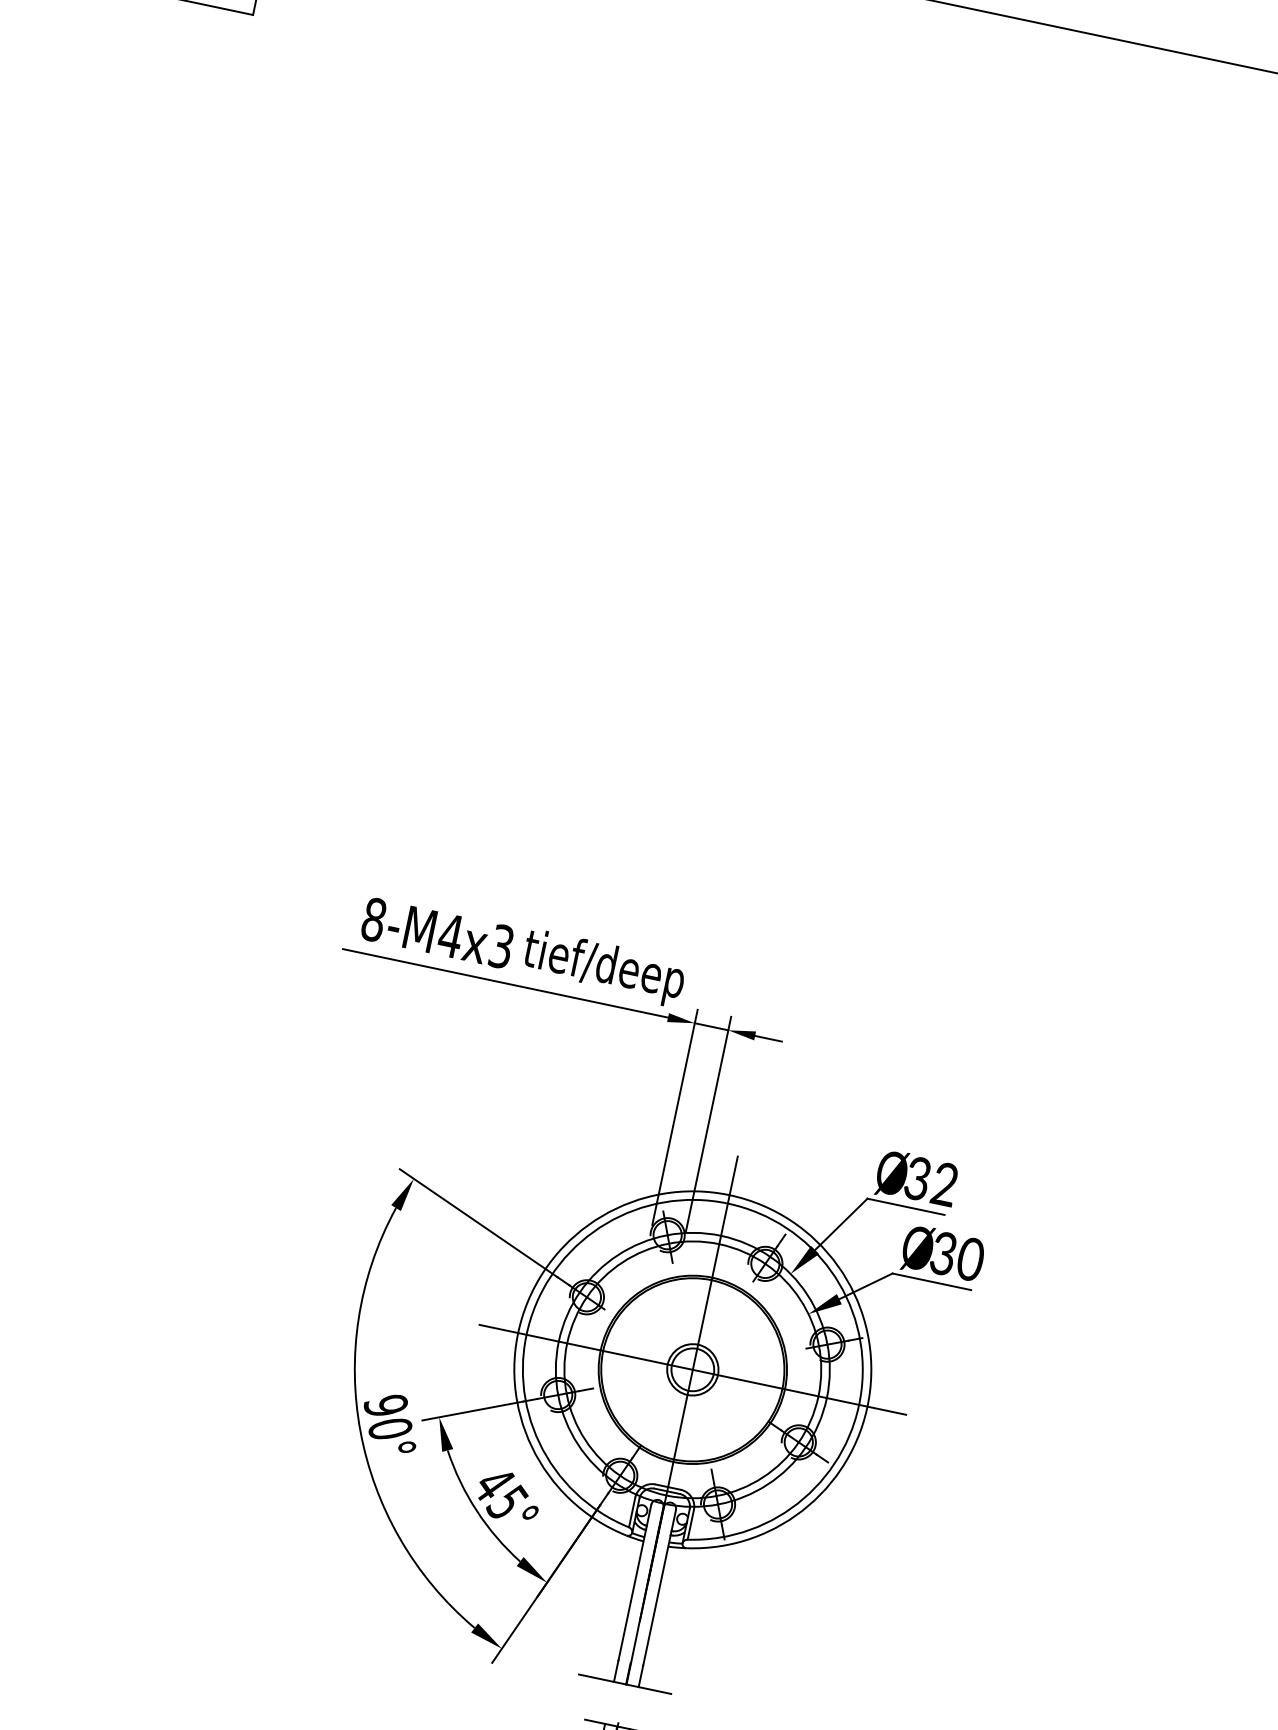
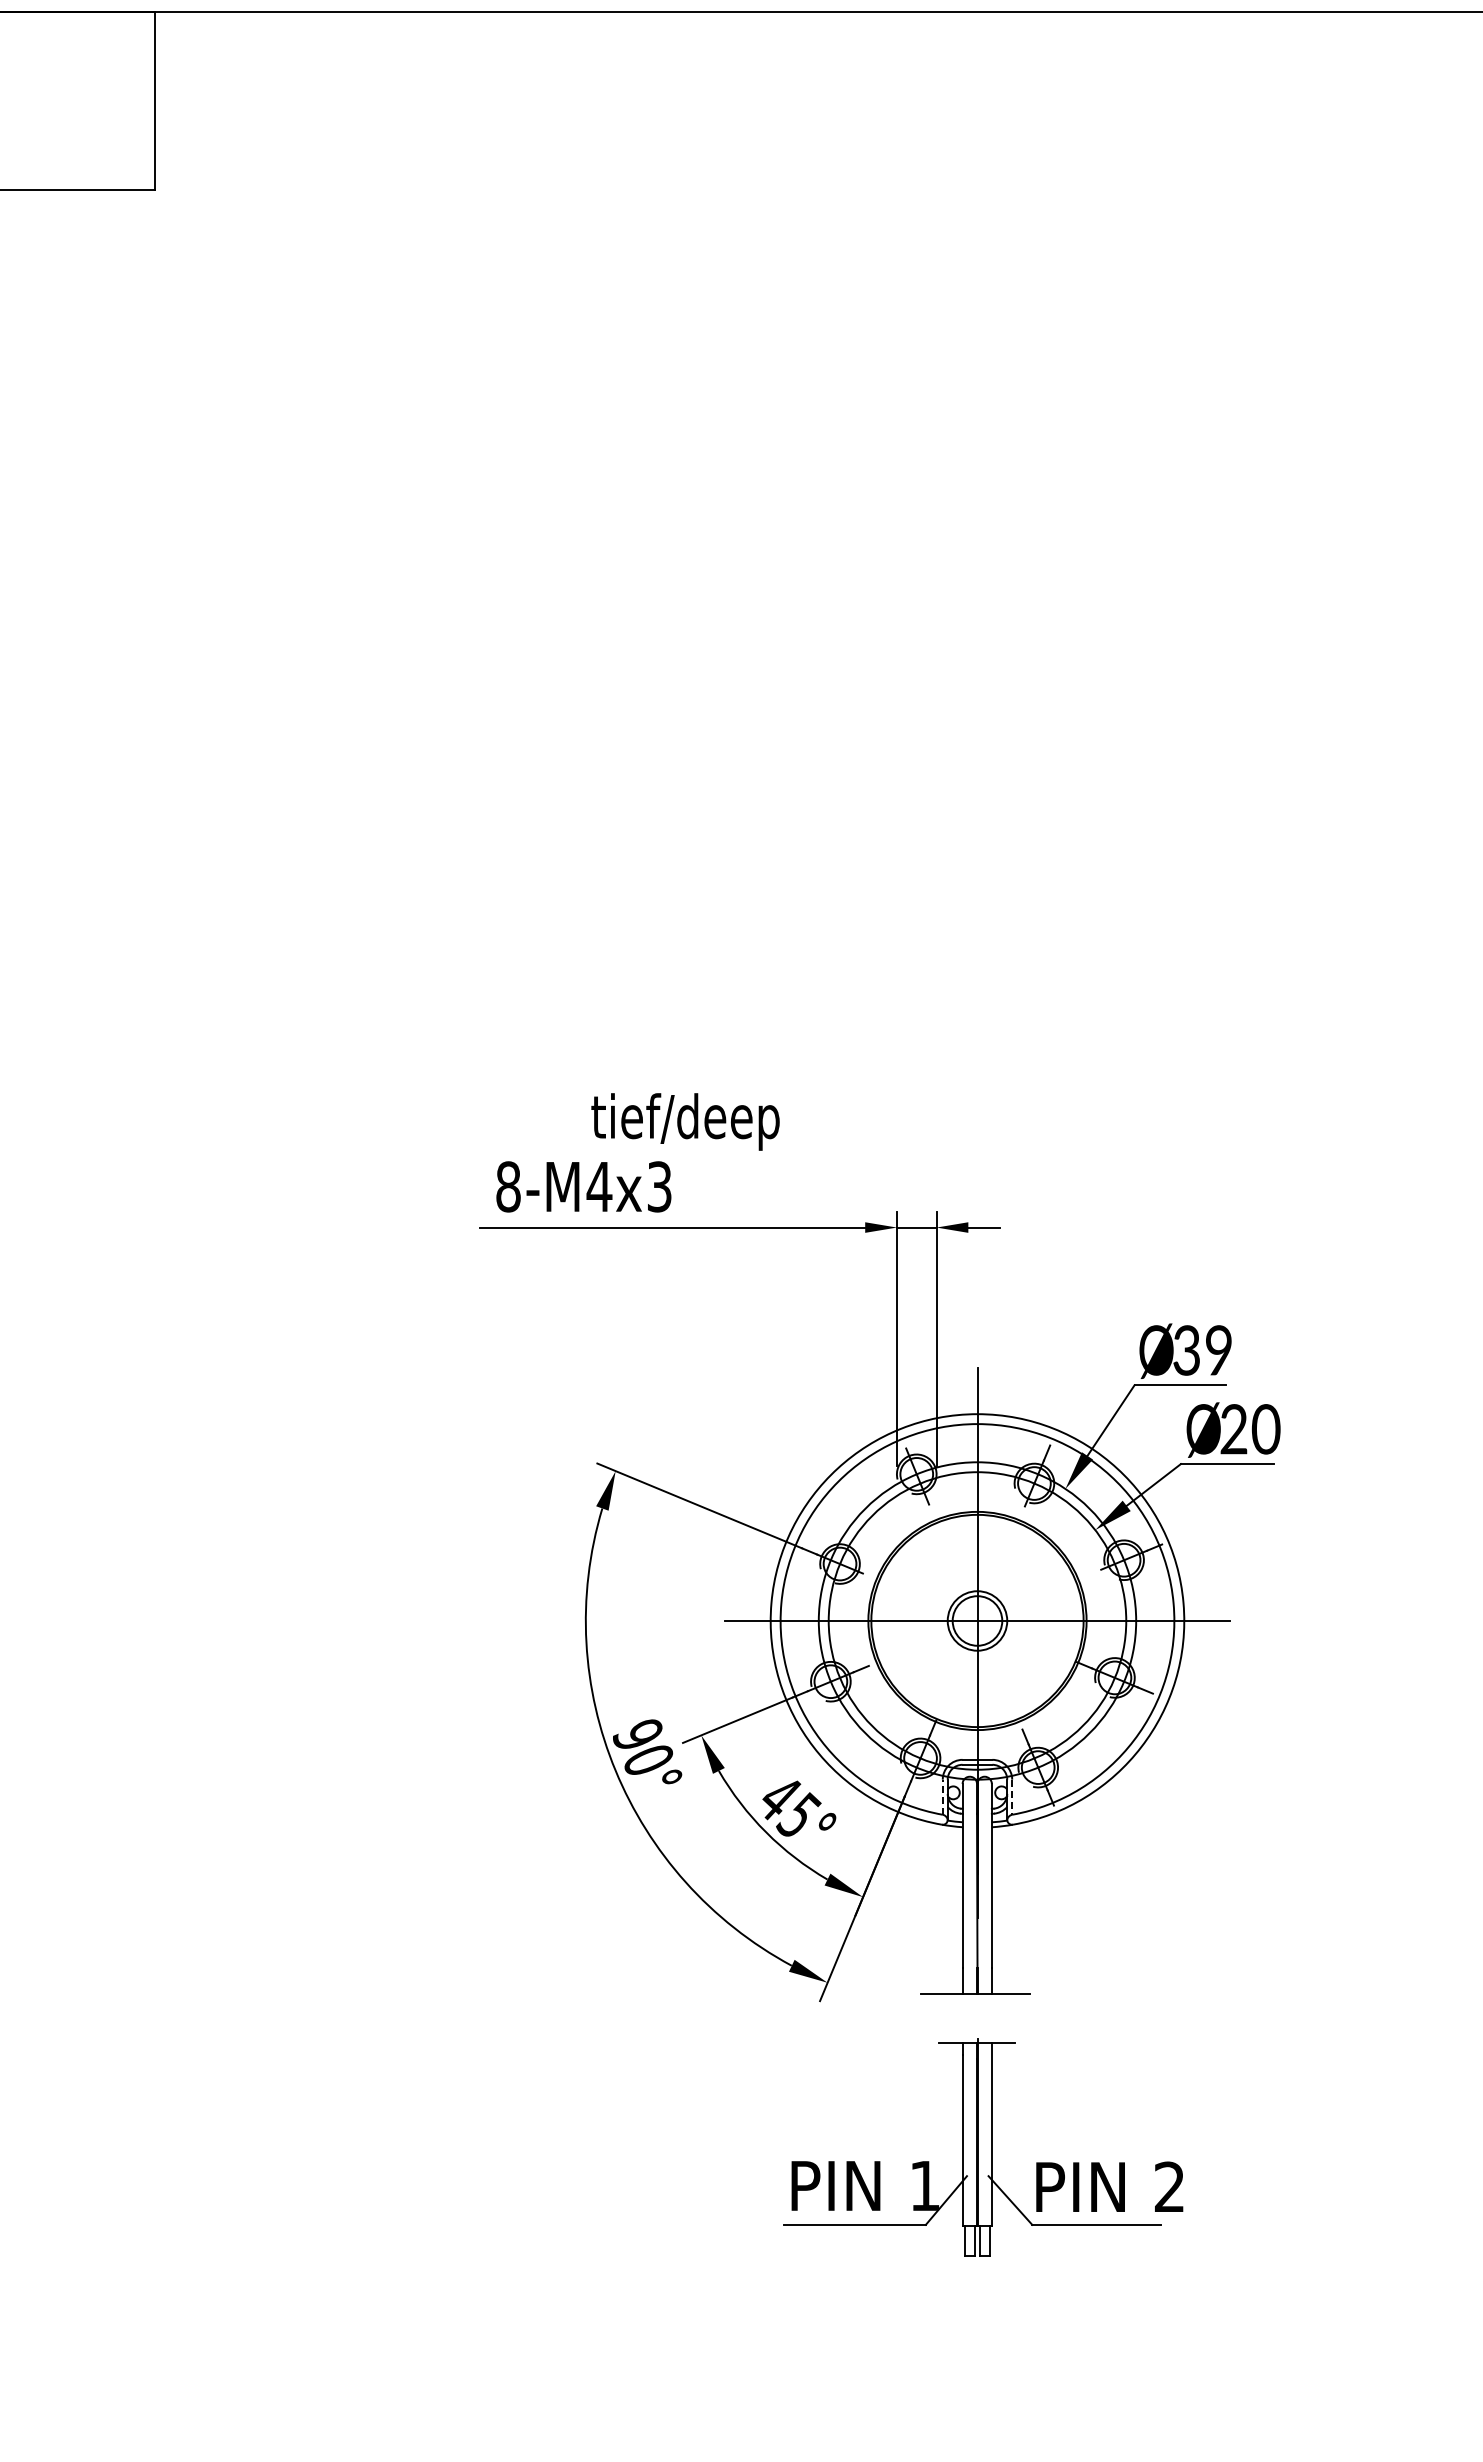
text: (603, 967) -> (685, 1121), moved
text: (944, 1184) -> (1218, 1350), 32 -> 39
text: (943, 1253) -> (1233, 1429), 30 -> 20
line: (631, 1512) -> (942, 1797), solid -> dashed
line: (690, 1525) -> (1012, 1797), solid -> dashed

